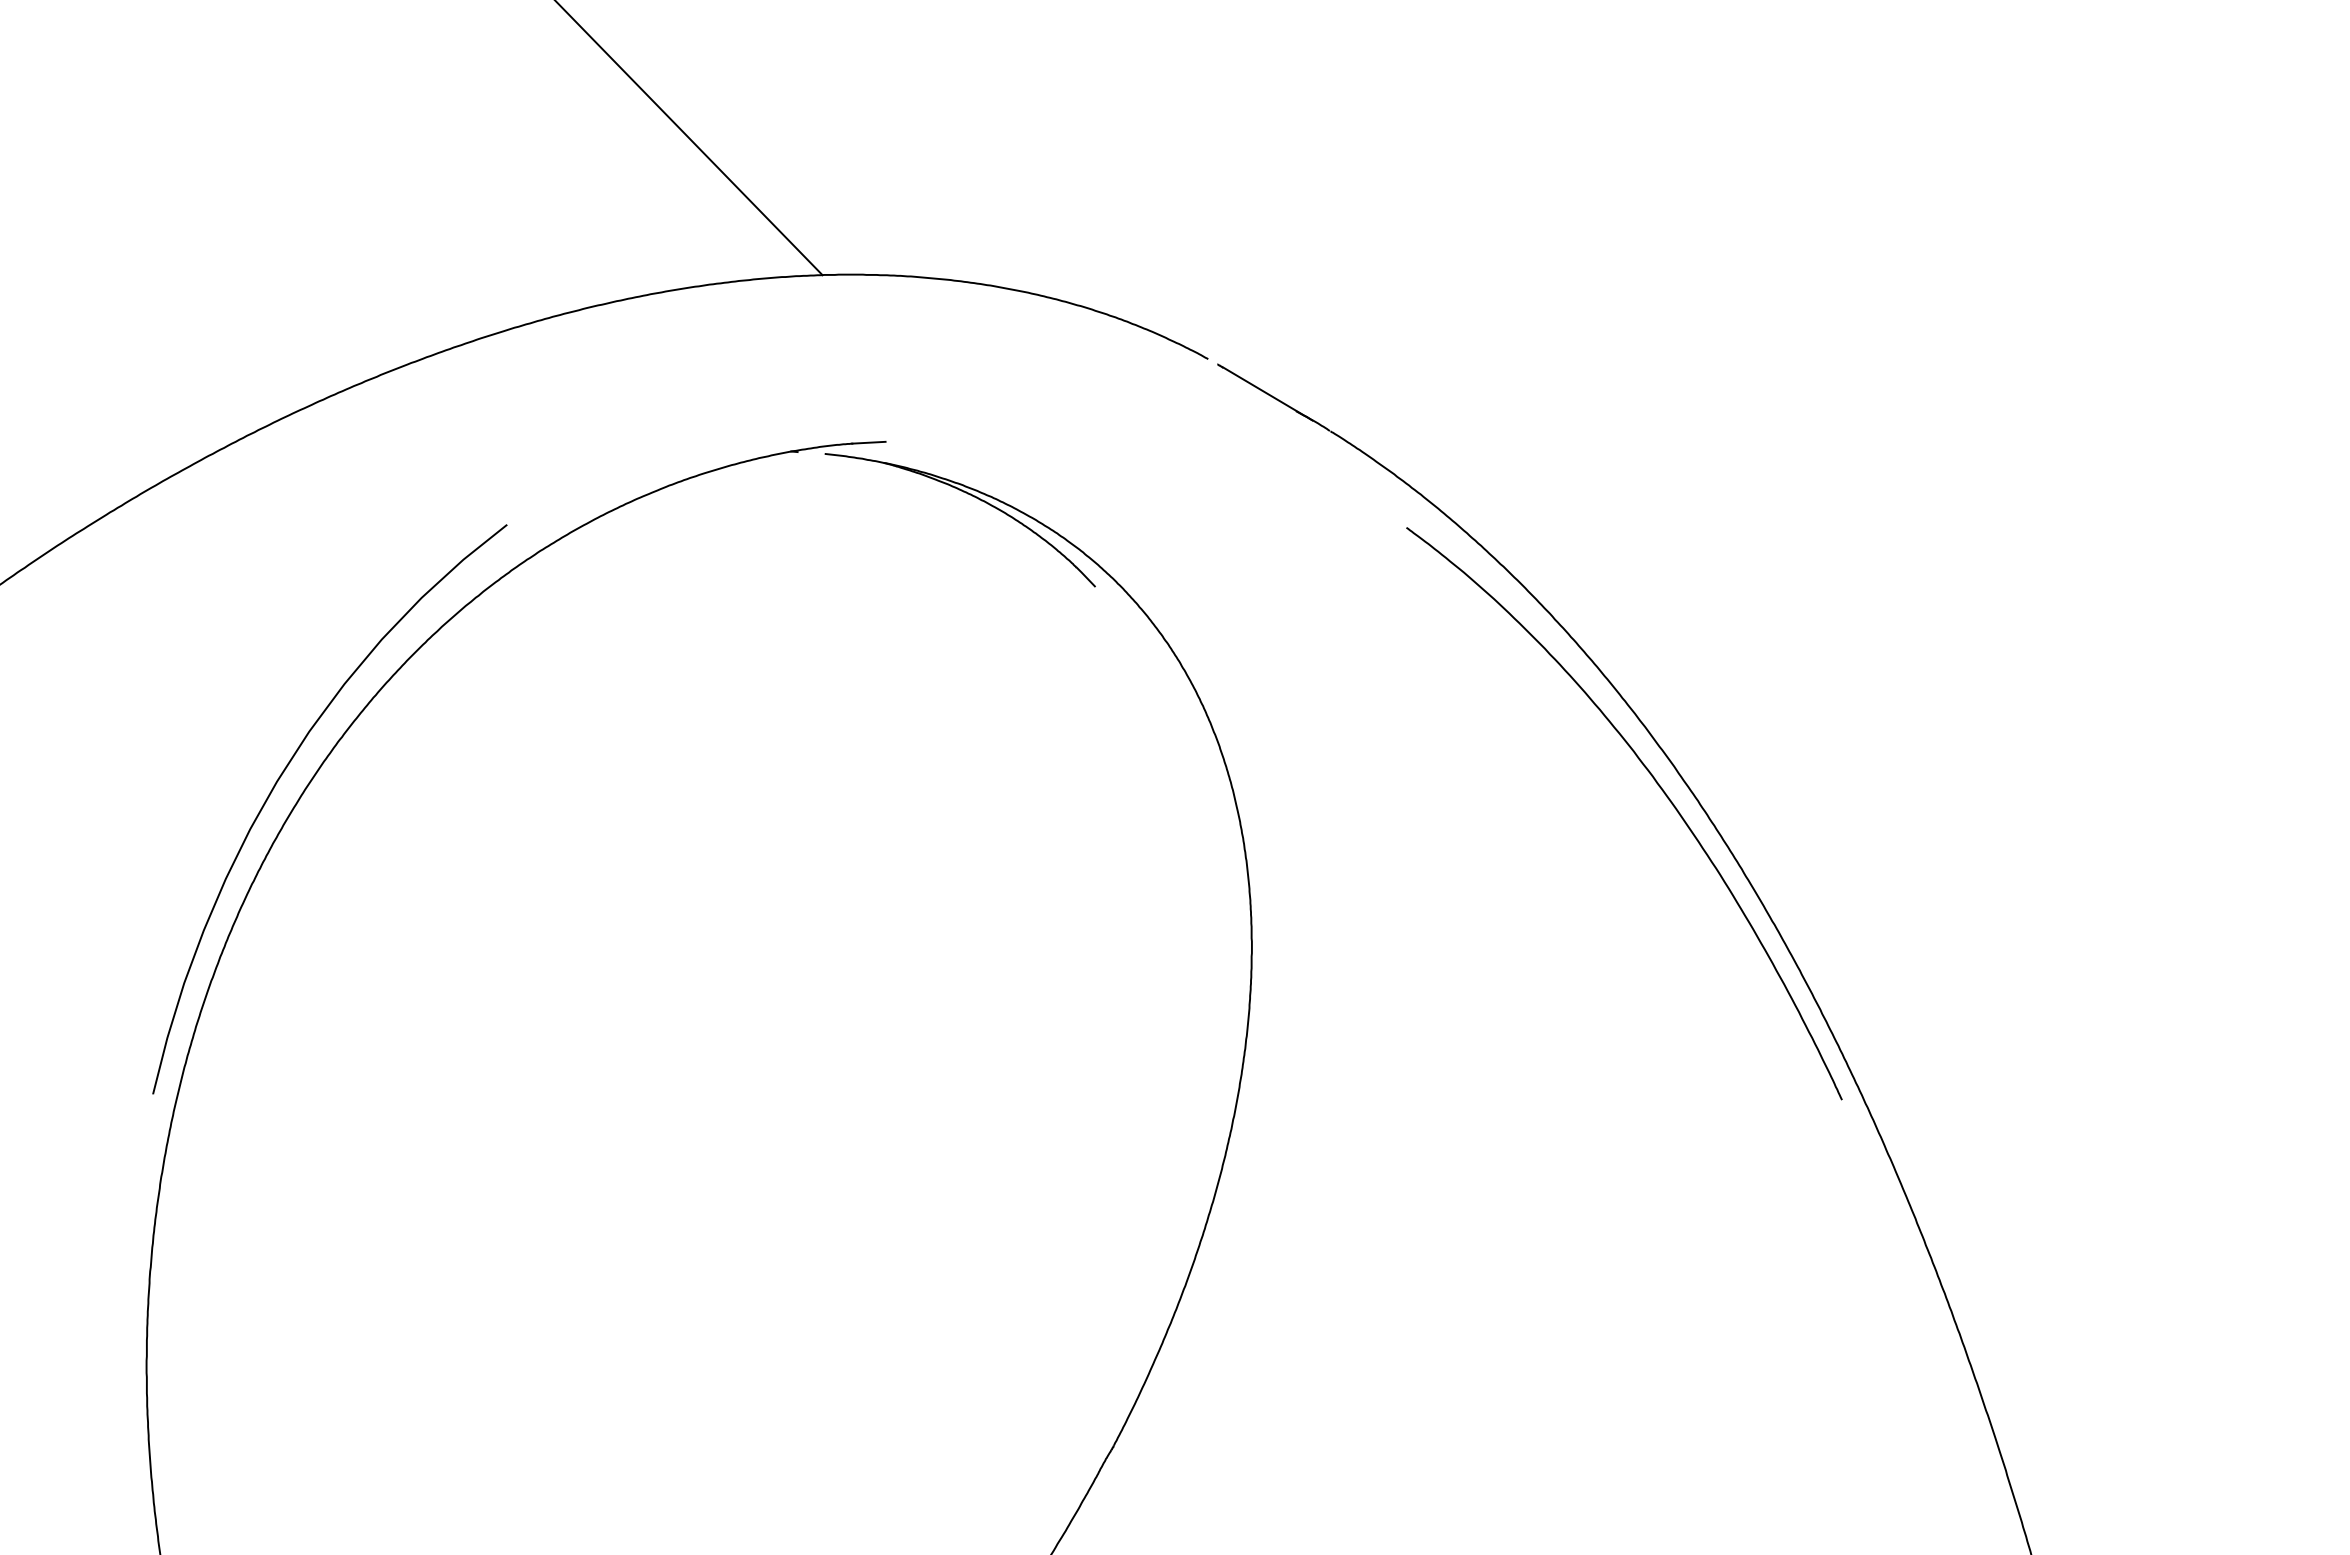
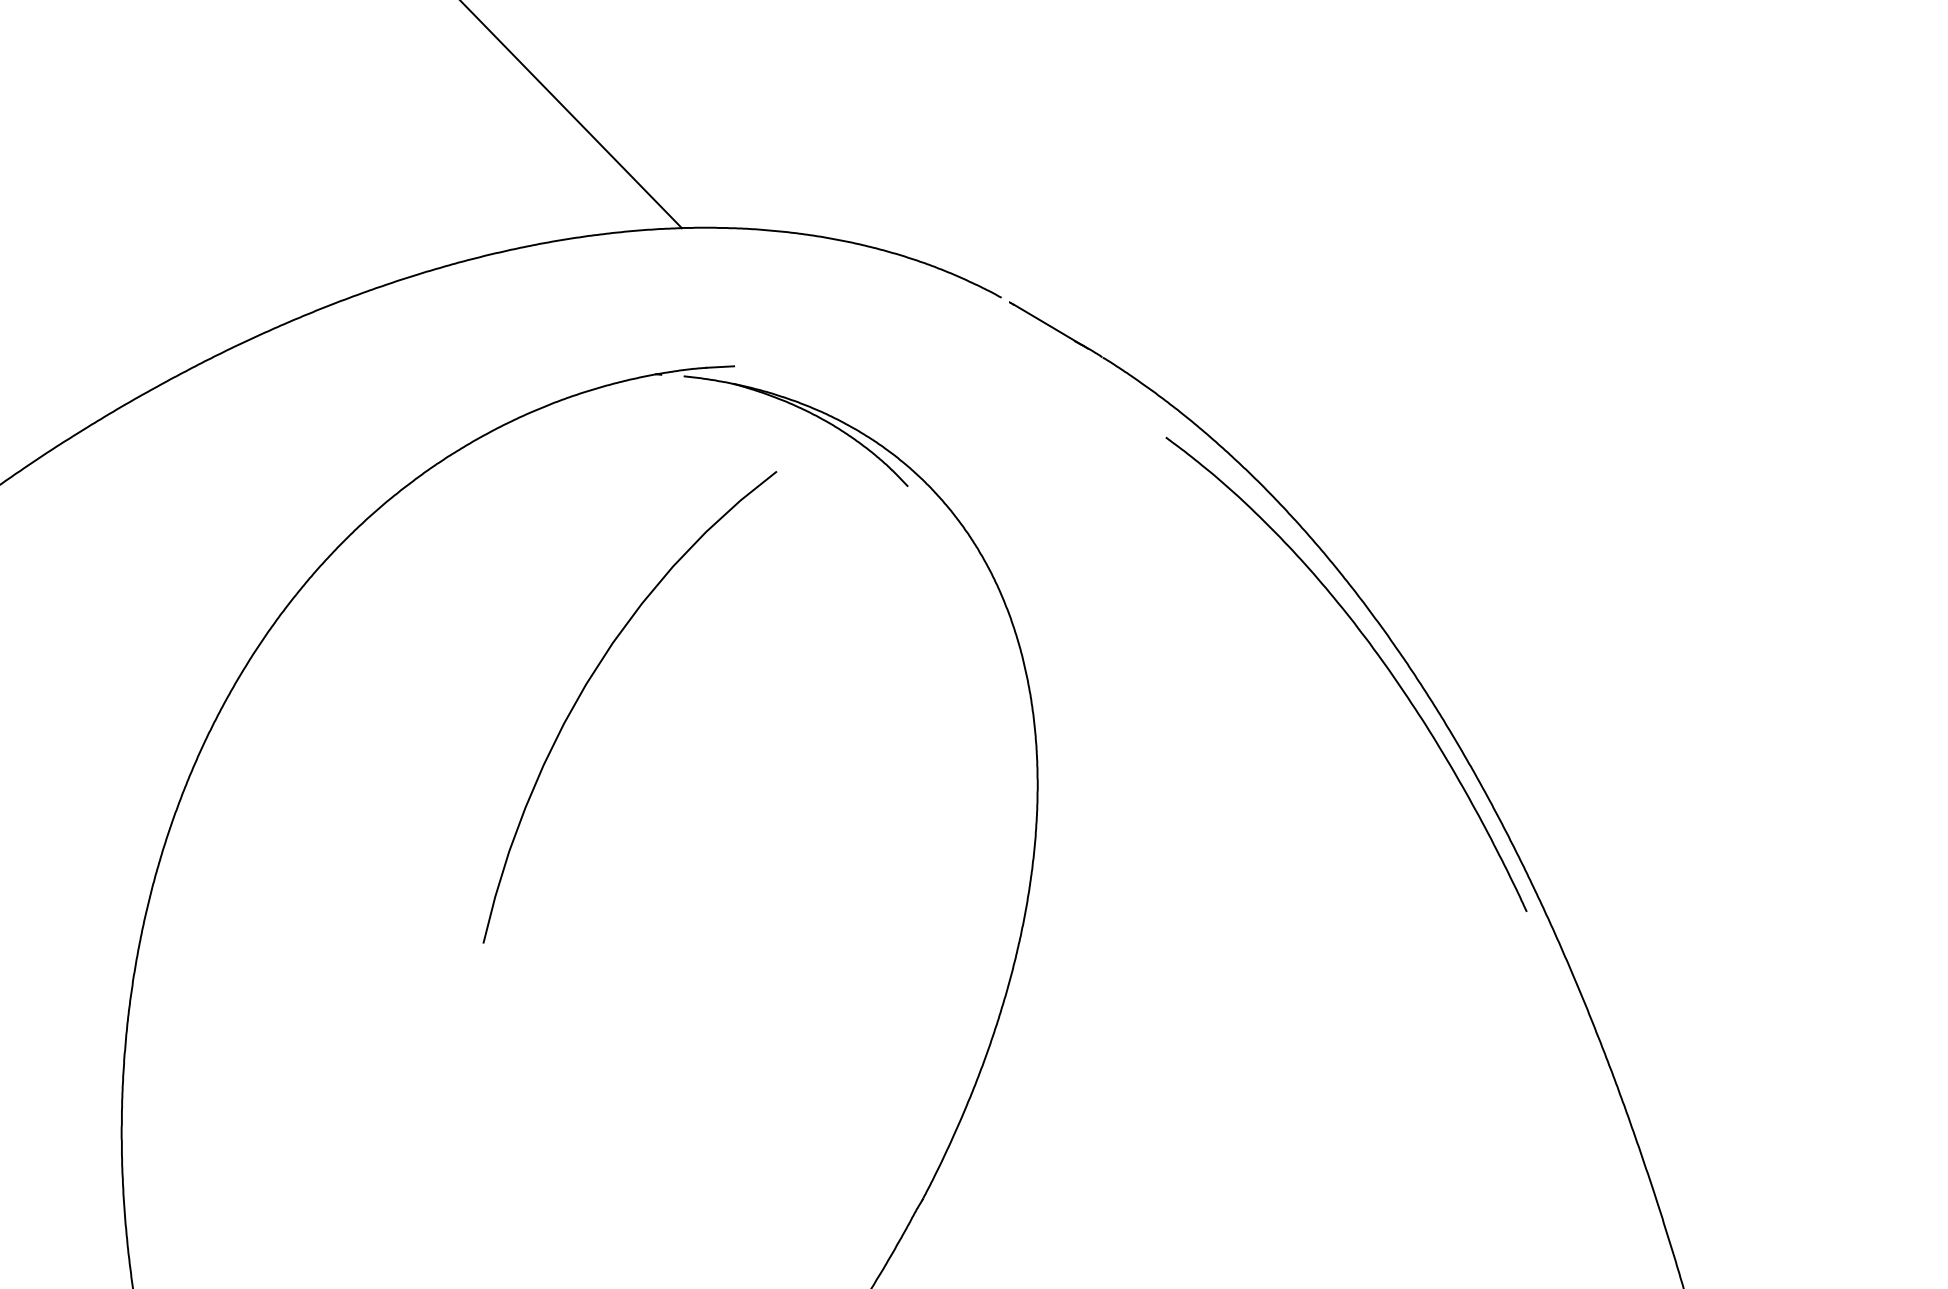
curve: (280, 778) -> (589, 681), moved

